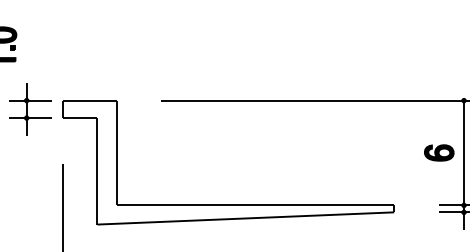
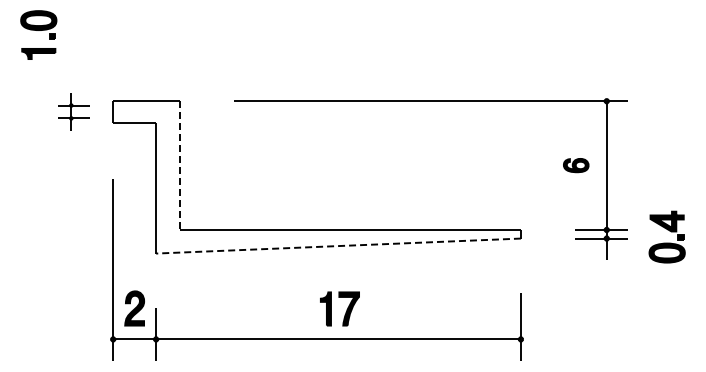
part: (31, 108) -> (74, 111), size x0.6
part: (438, 152) -> (575, 165), size x0.7
line: (116, 153) -> (179, 166), solid -> dashed
line: (245, 218) -> (338, 246), solid -> dashed

